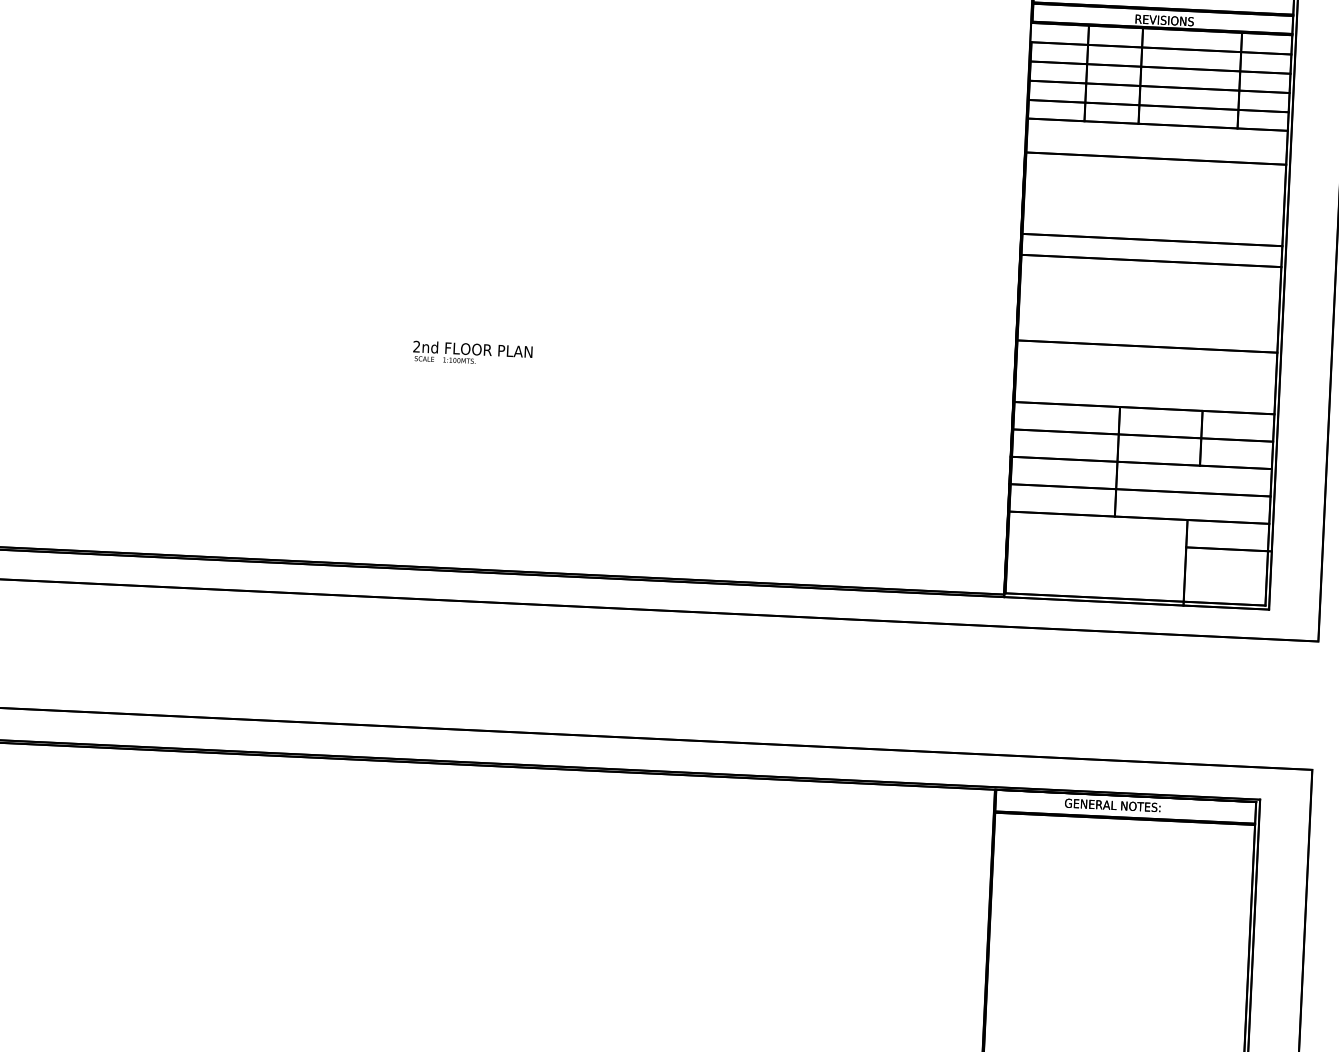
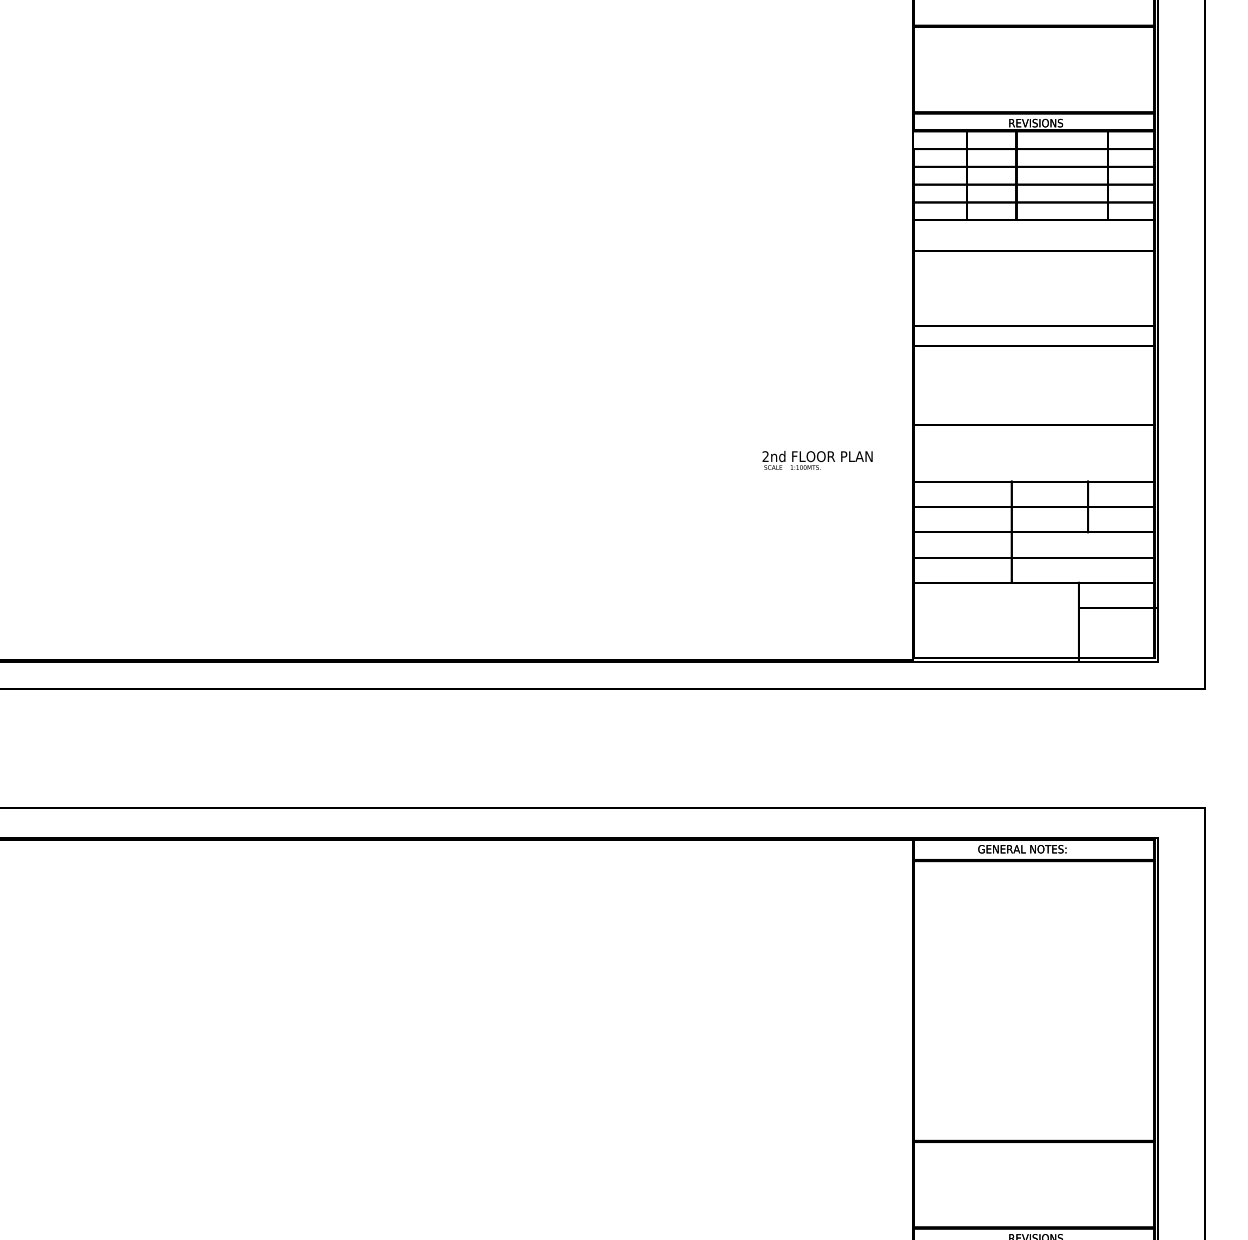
text: (472, 353) -> (817, 460), moved

